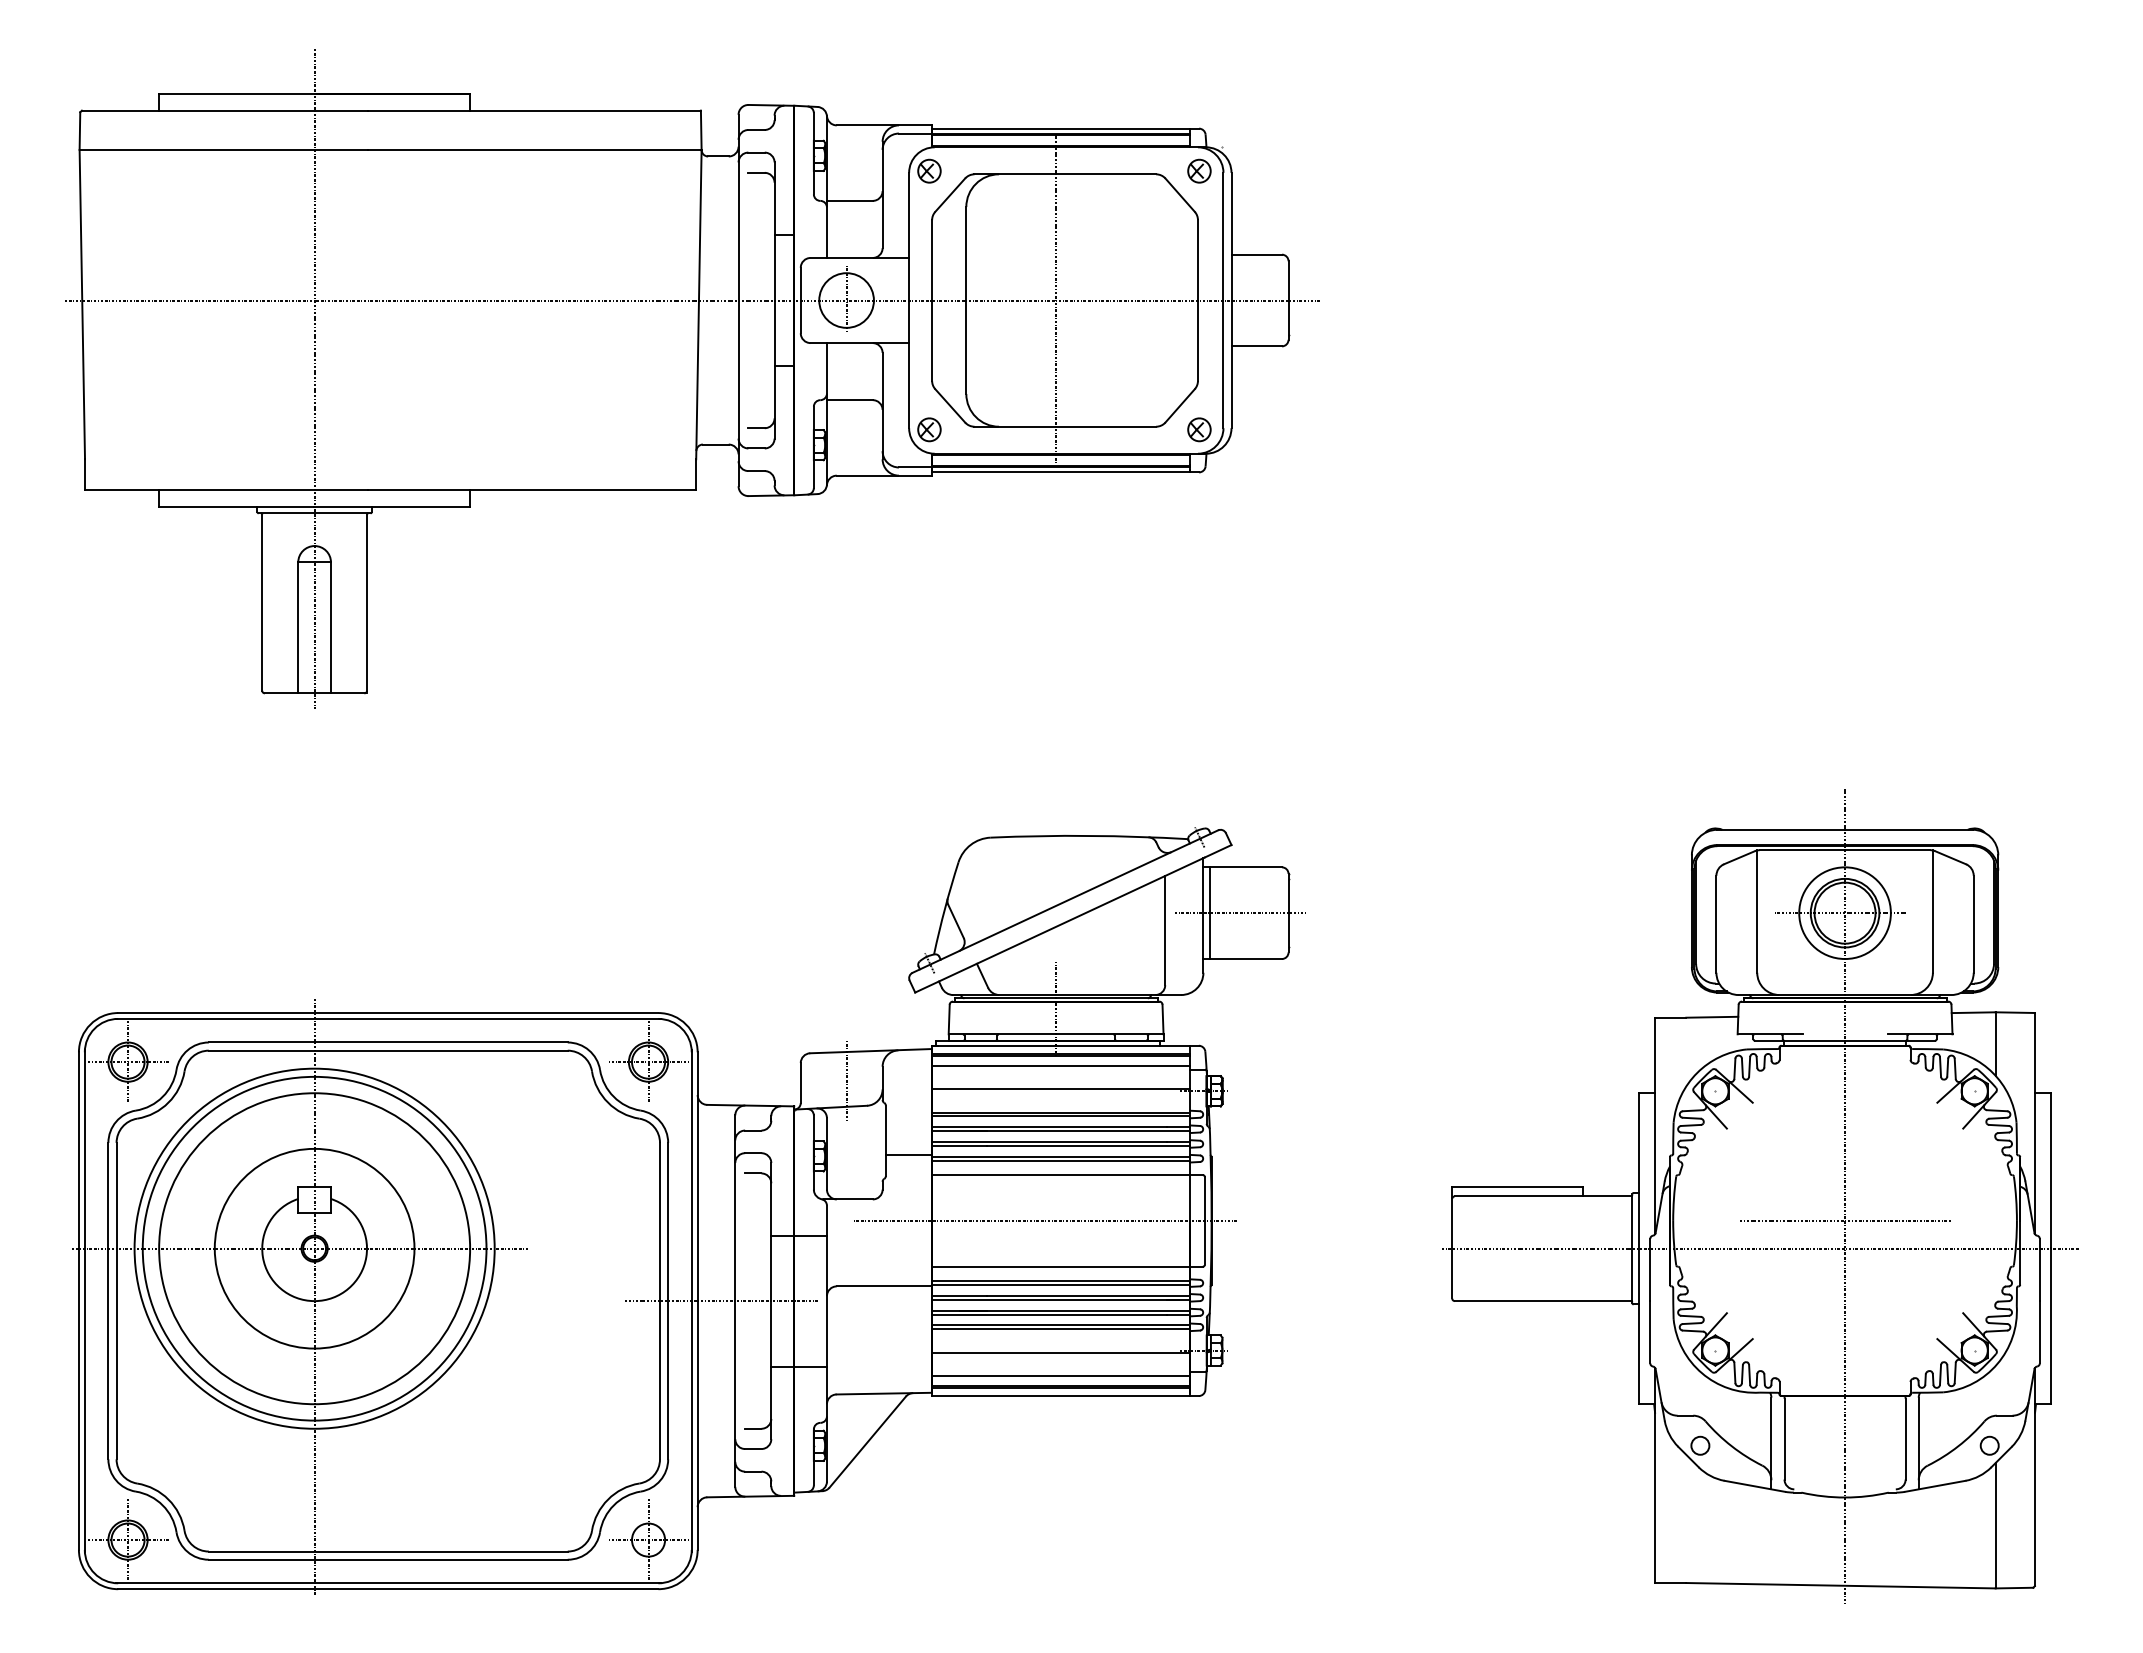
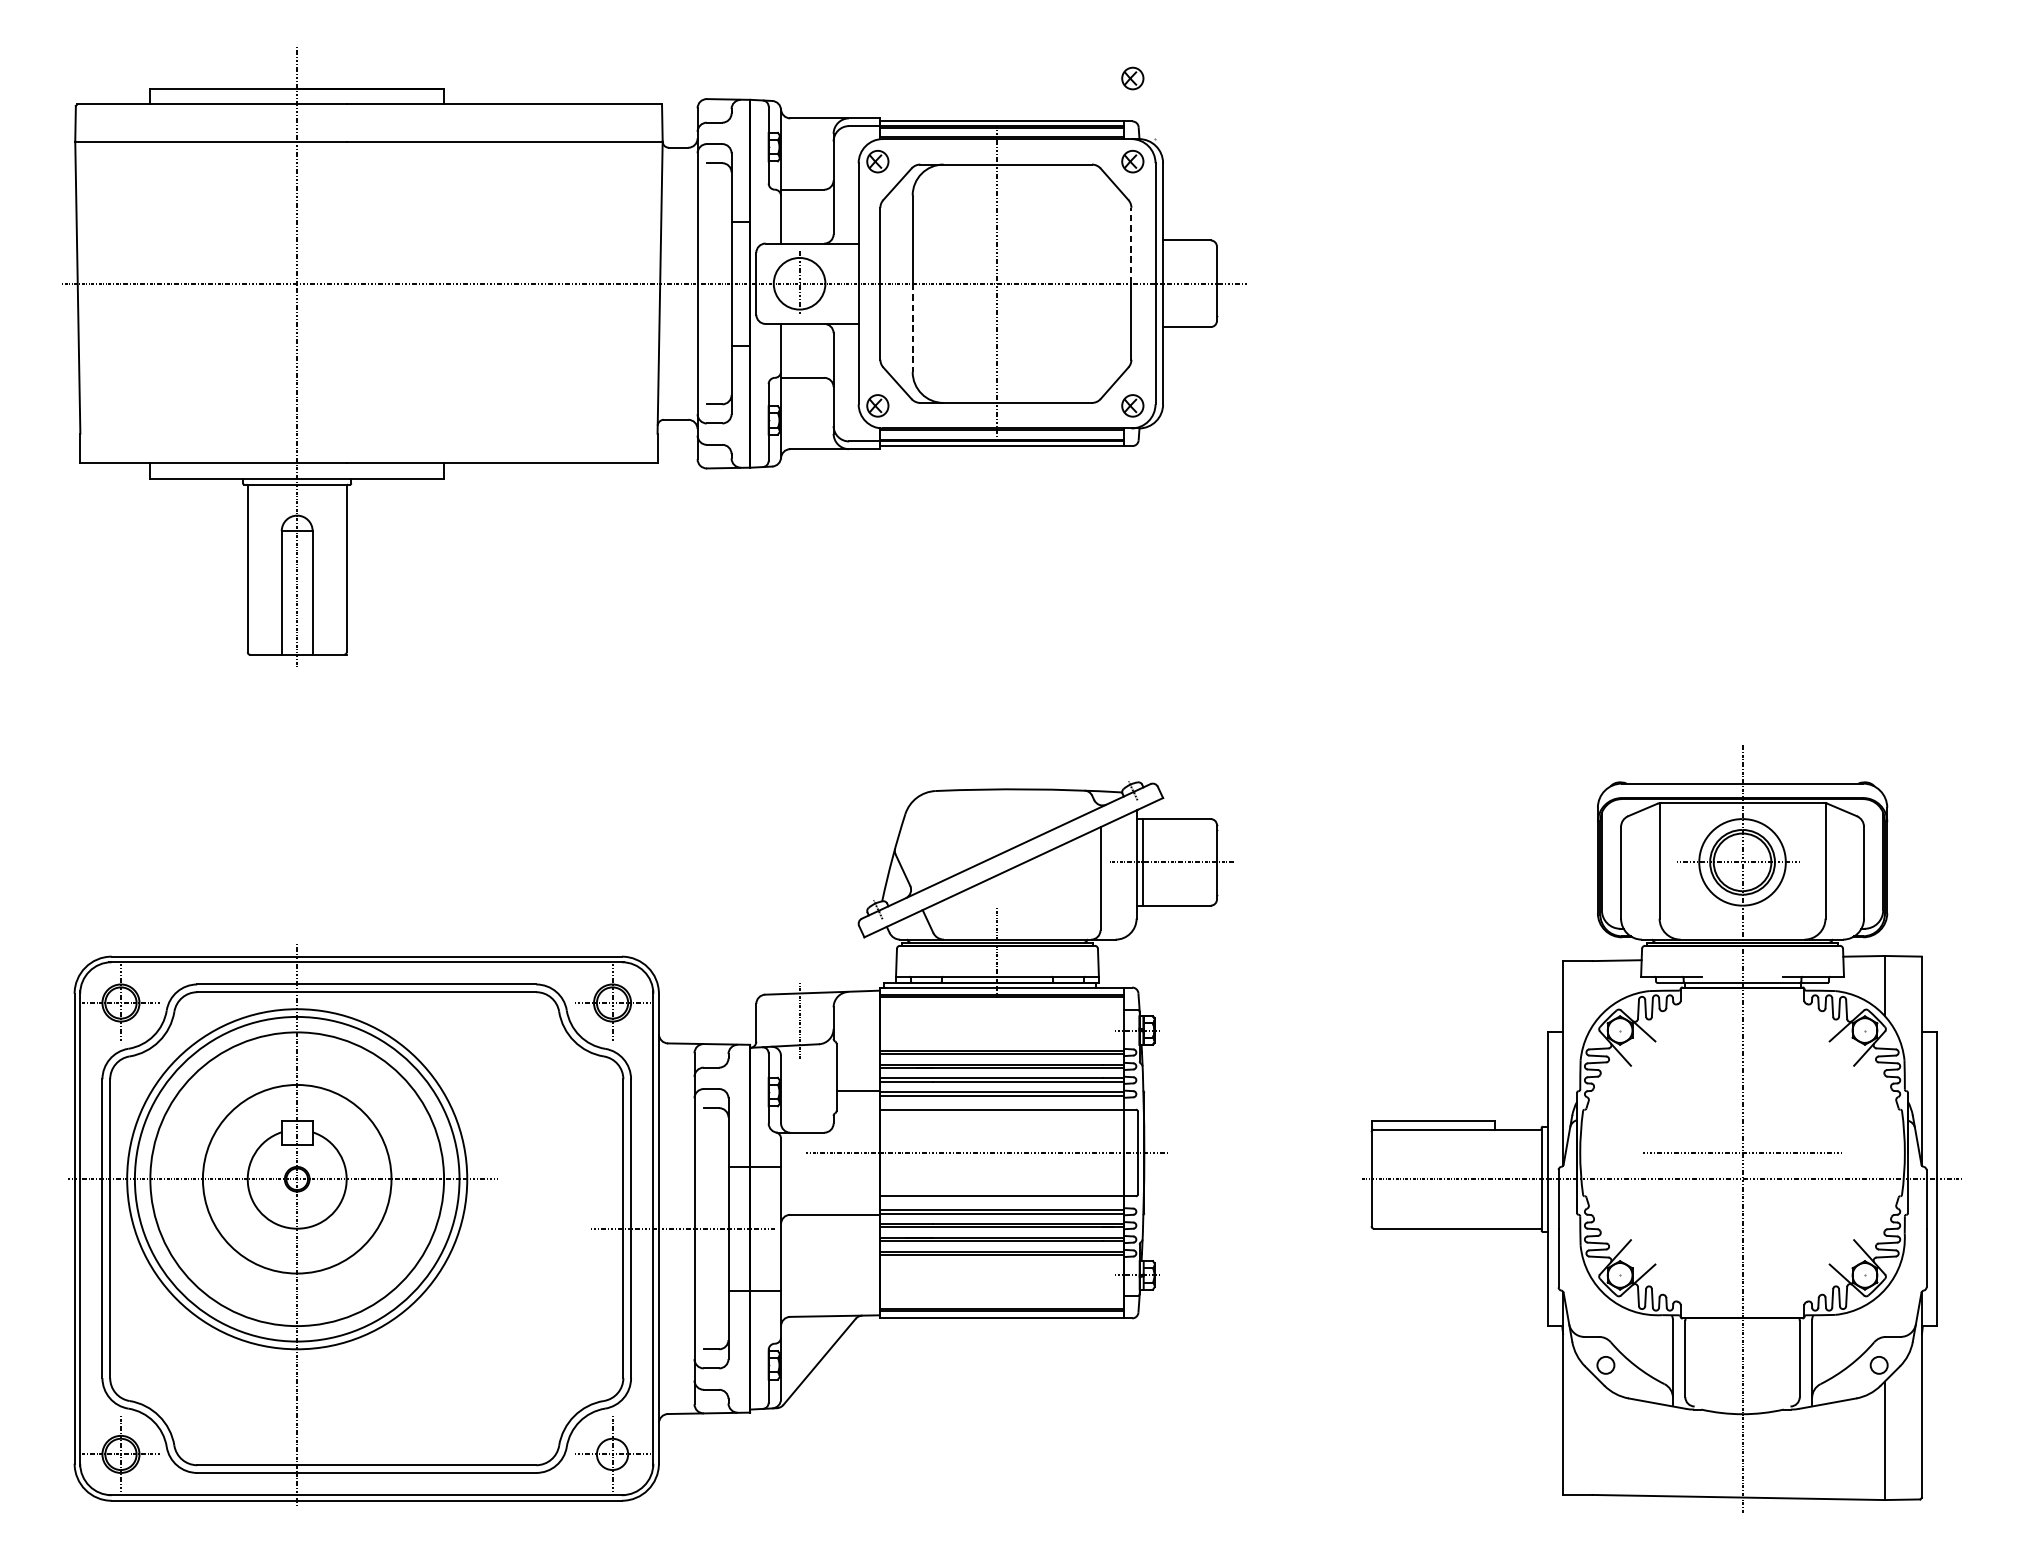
part: (1199, 82) -> (1132, 77), added
line: (1197, 259) -> (1130, 245), solid -> dashed
line: (966, 347) -> (912, 328), solid -> dashed
line: (1060, 1065) -> (1001, 1006), removed
line: (1060, 1088) -> (1001, 1027), removed
line: (1060, 1353) -> (1001, 1278), removed
line: (1060, 1375) -> (1001, 1298), removed

